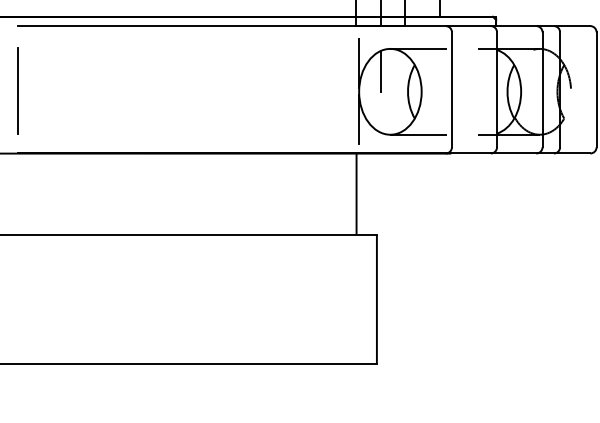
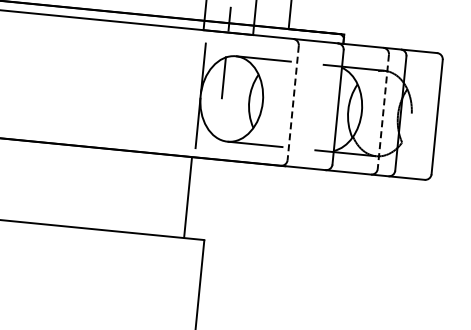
line: (451, 90) -> (292, 103), solid -> dashed
line: (542, 90) -> (383, 112), solid -> dashed

